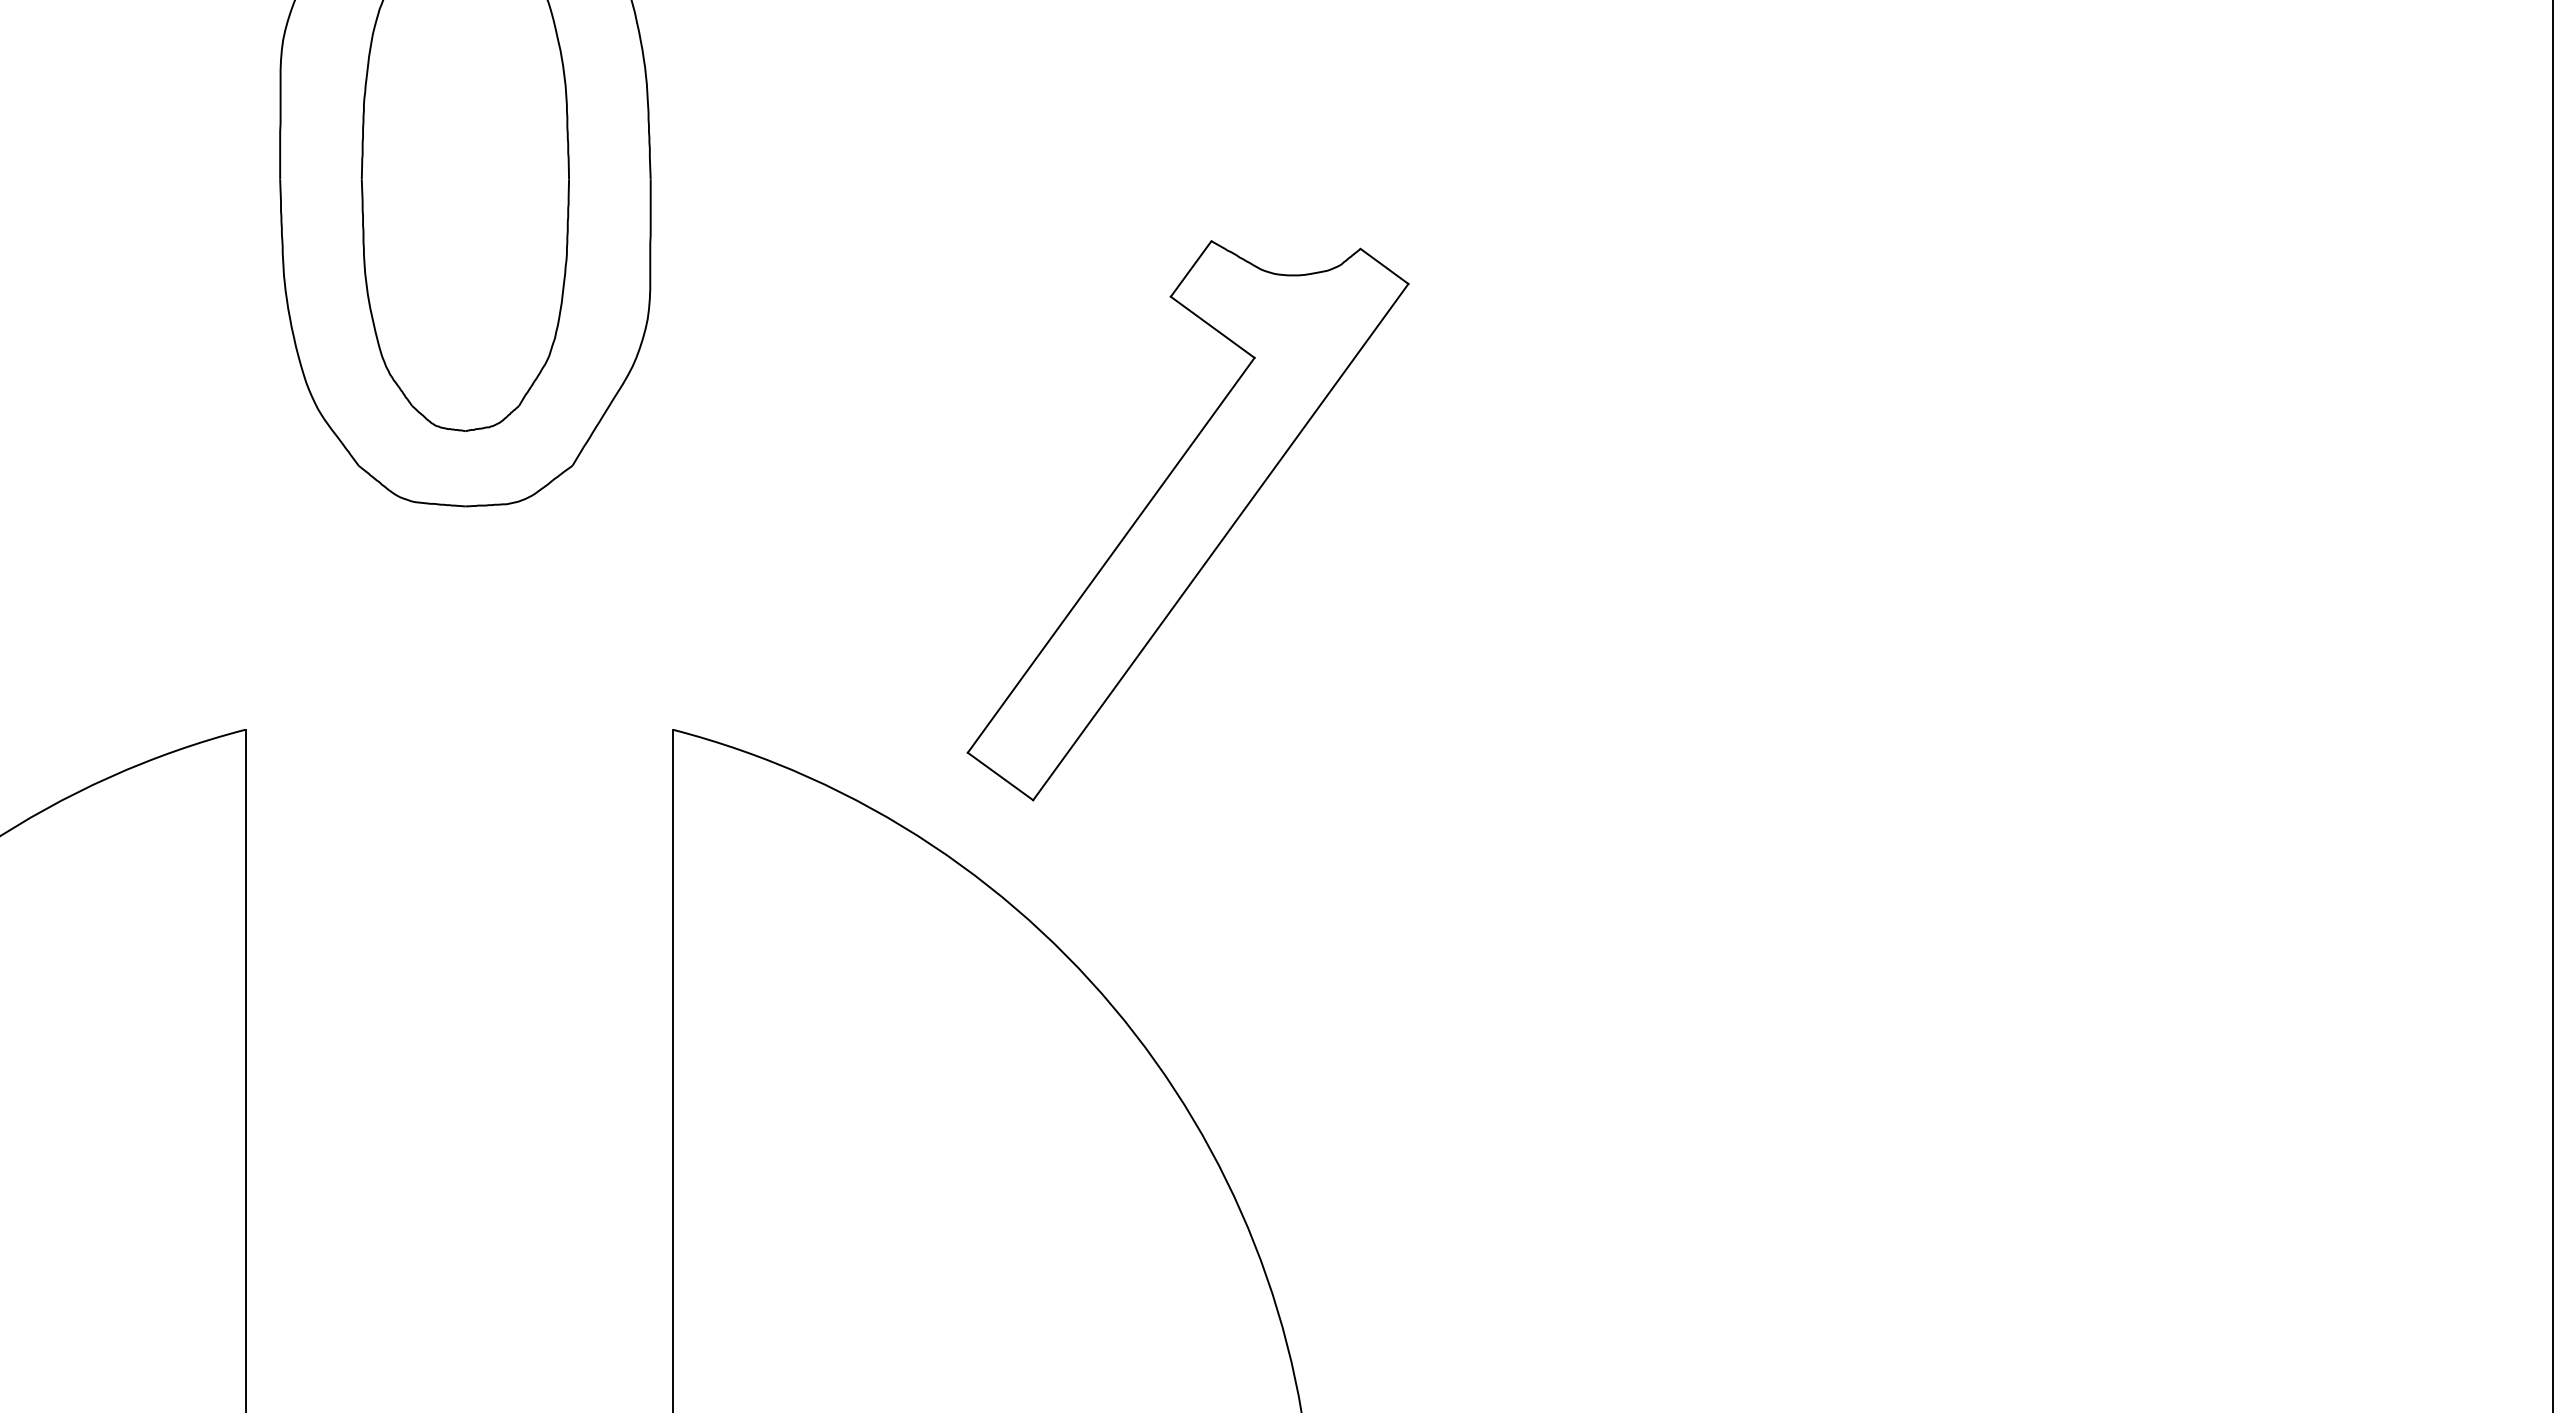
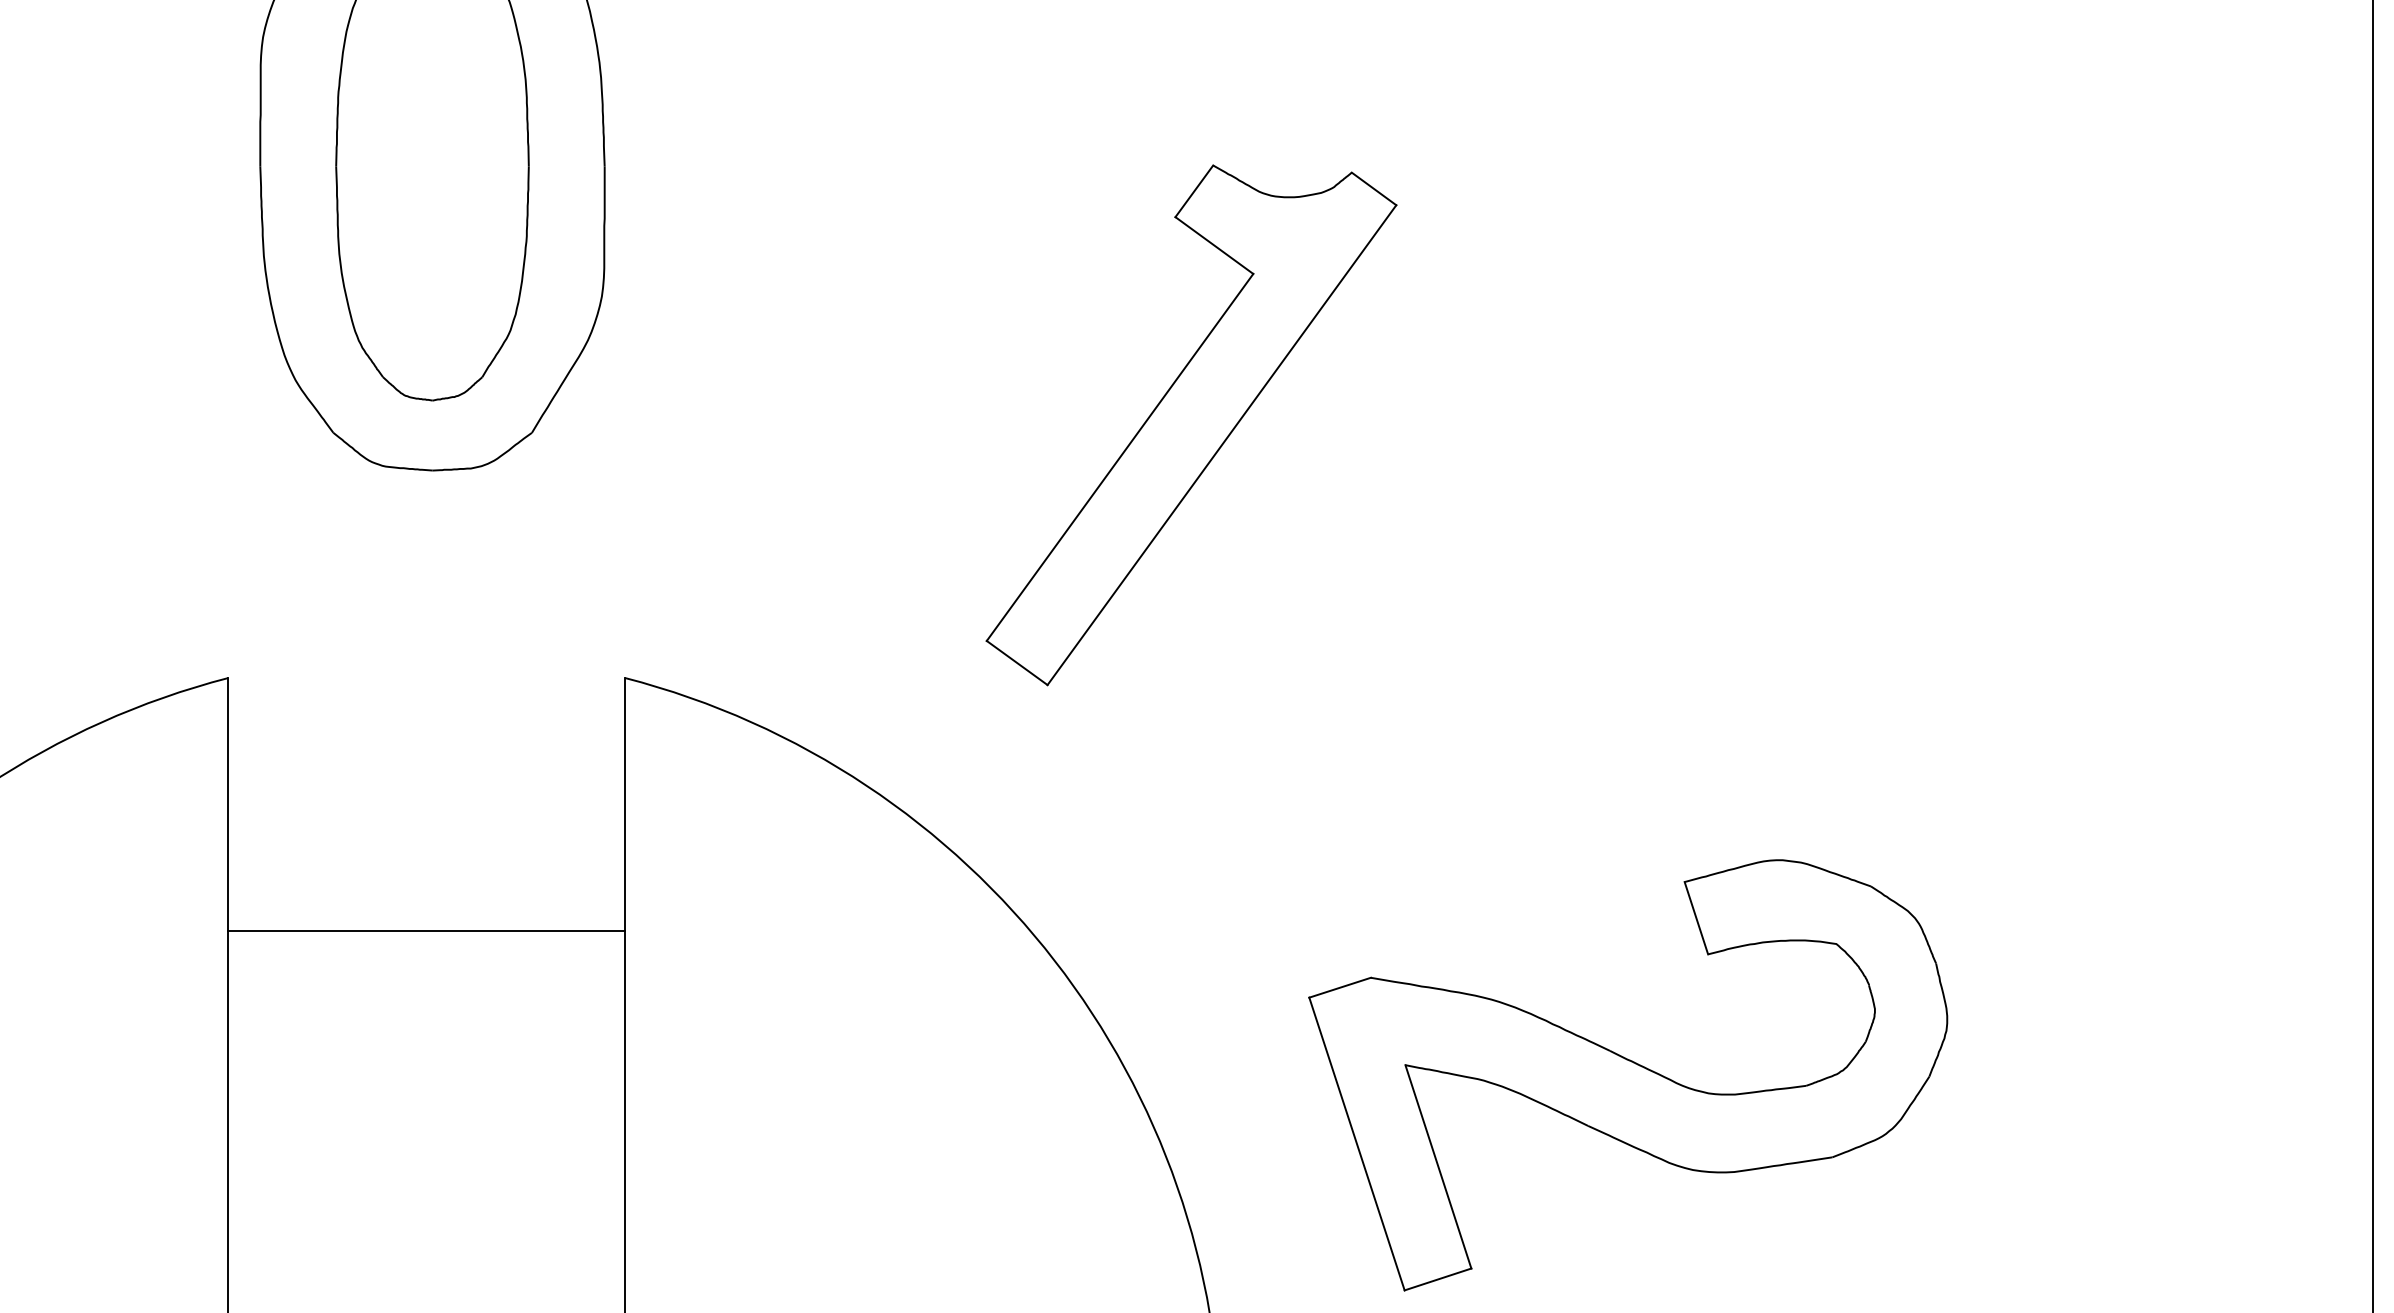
part: (1187, 520) -> (1190, 425), moved
line: (458, 1001) -> (426, 930), added
part: (1751, 1156) -> (1627, 1074), added

